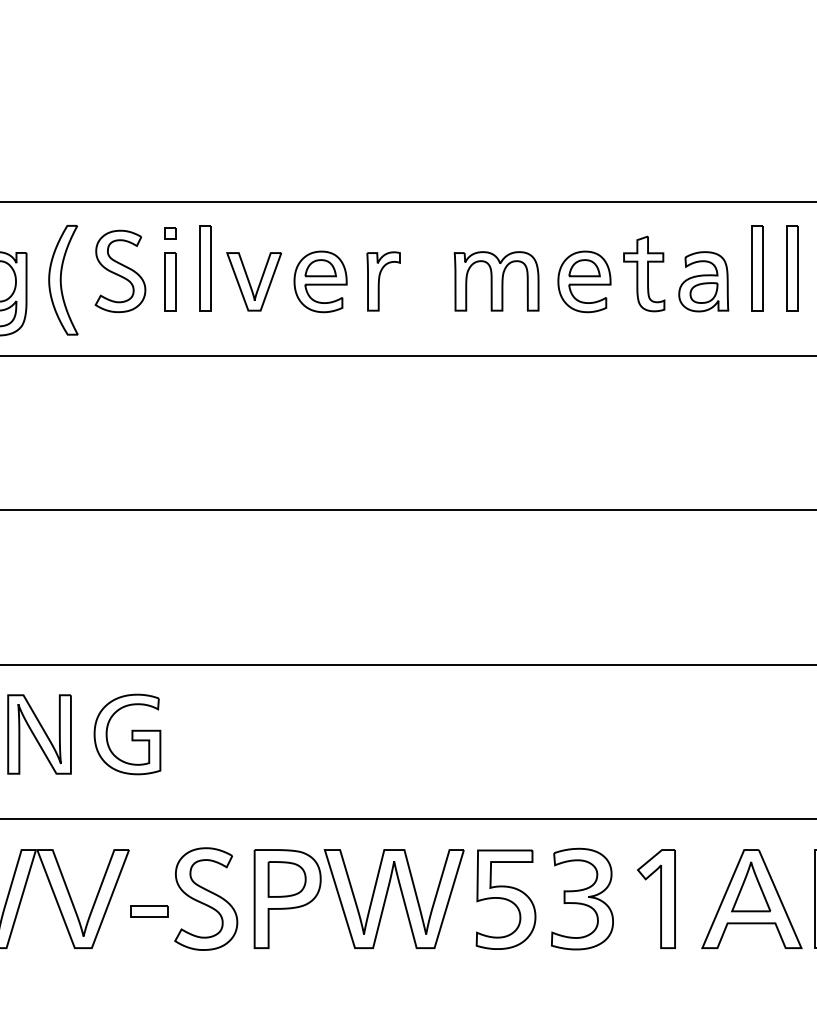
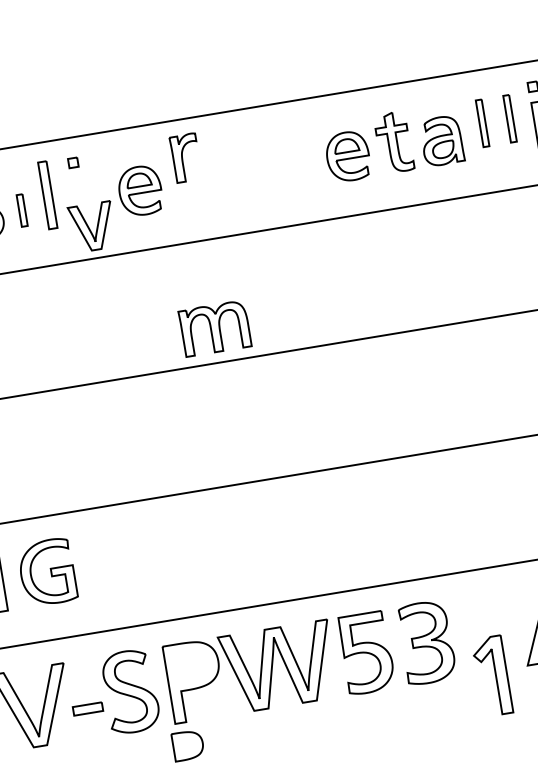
part: (170, 233) -> (73, 162), moved
part: (757, 268) -> (482, 123), size x0.7
part: (792, 268) -> (510, 118), size x0.7
part: (170, 281) -> (22, 210), size x0.7
part: (253, 281) -> (92, 226), moved
part: (383, 281) -> (185, 158), moved
part: (496, 281) -> (214, 328), moved
part: (286, 879) -> (187, 745), moved
part: (656, 898) -> (492, 675), moved

